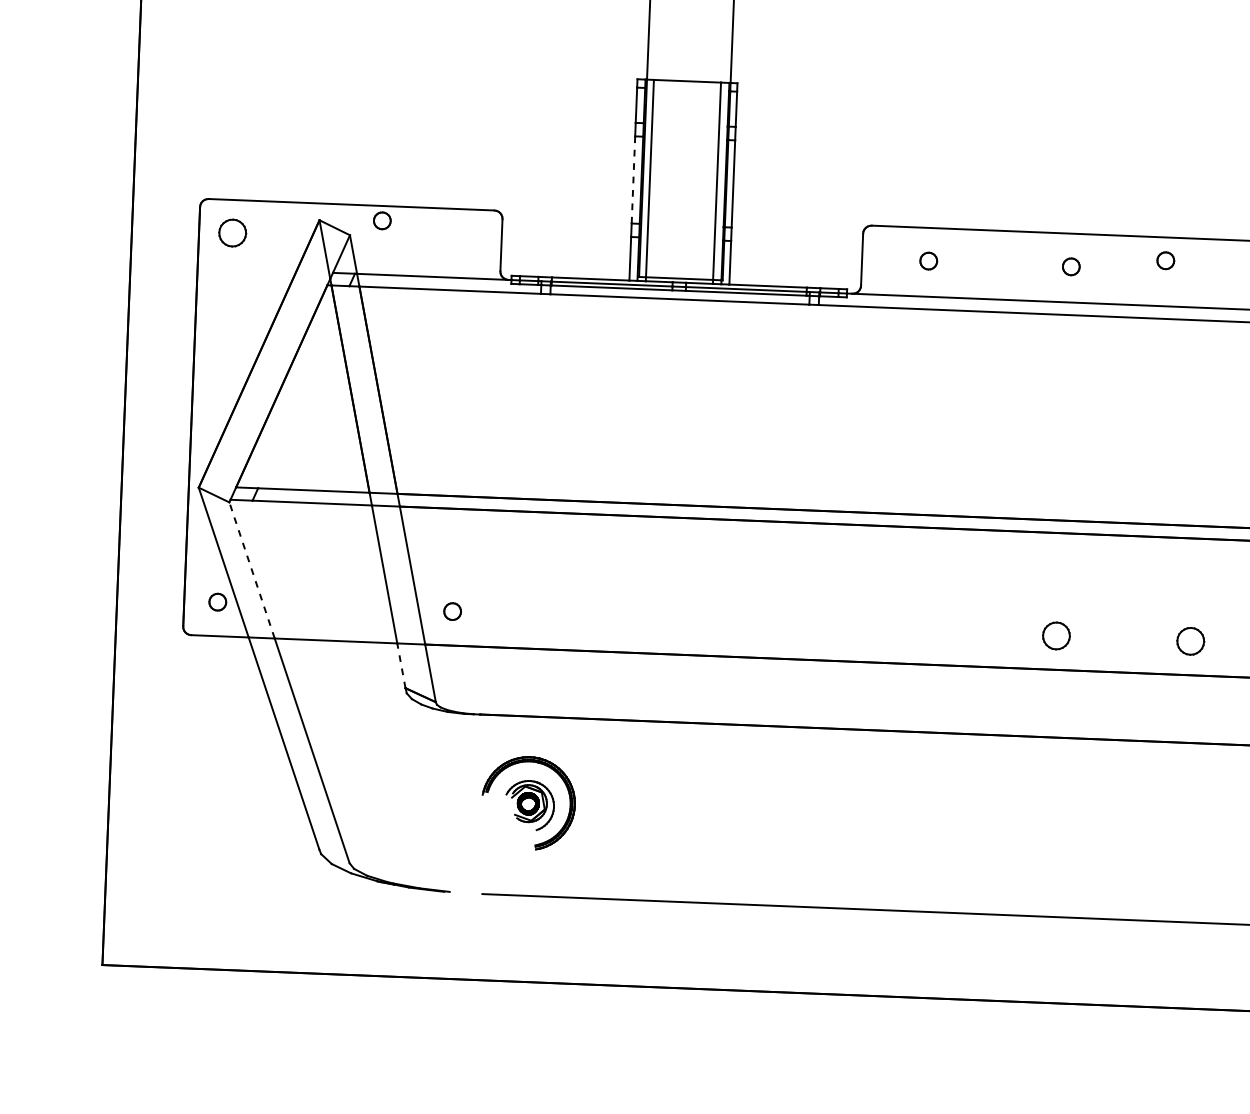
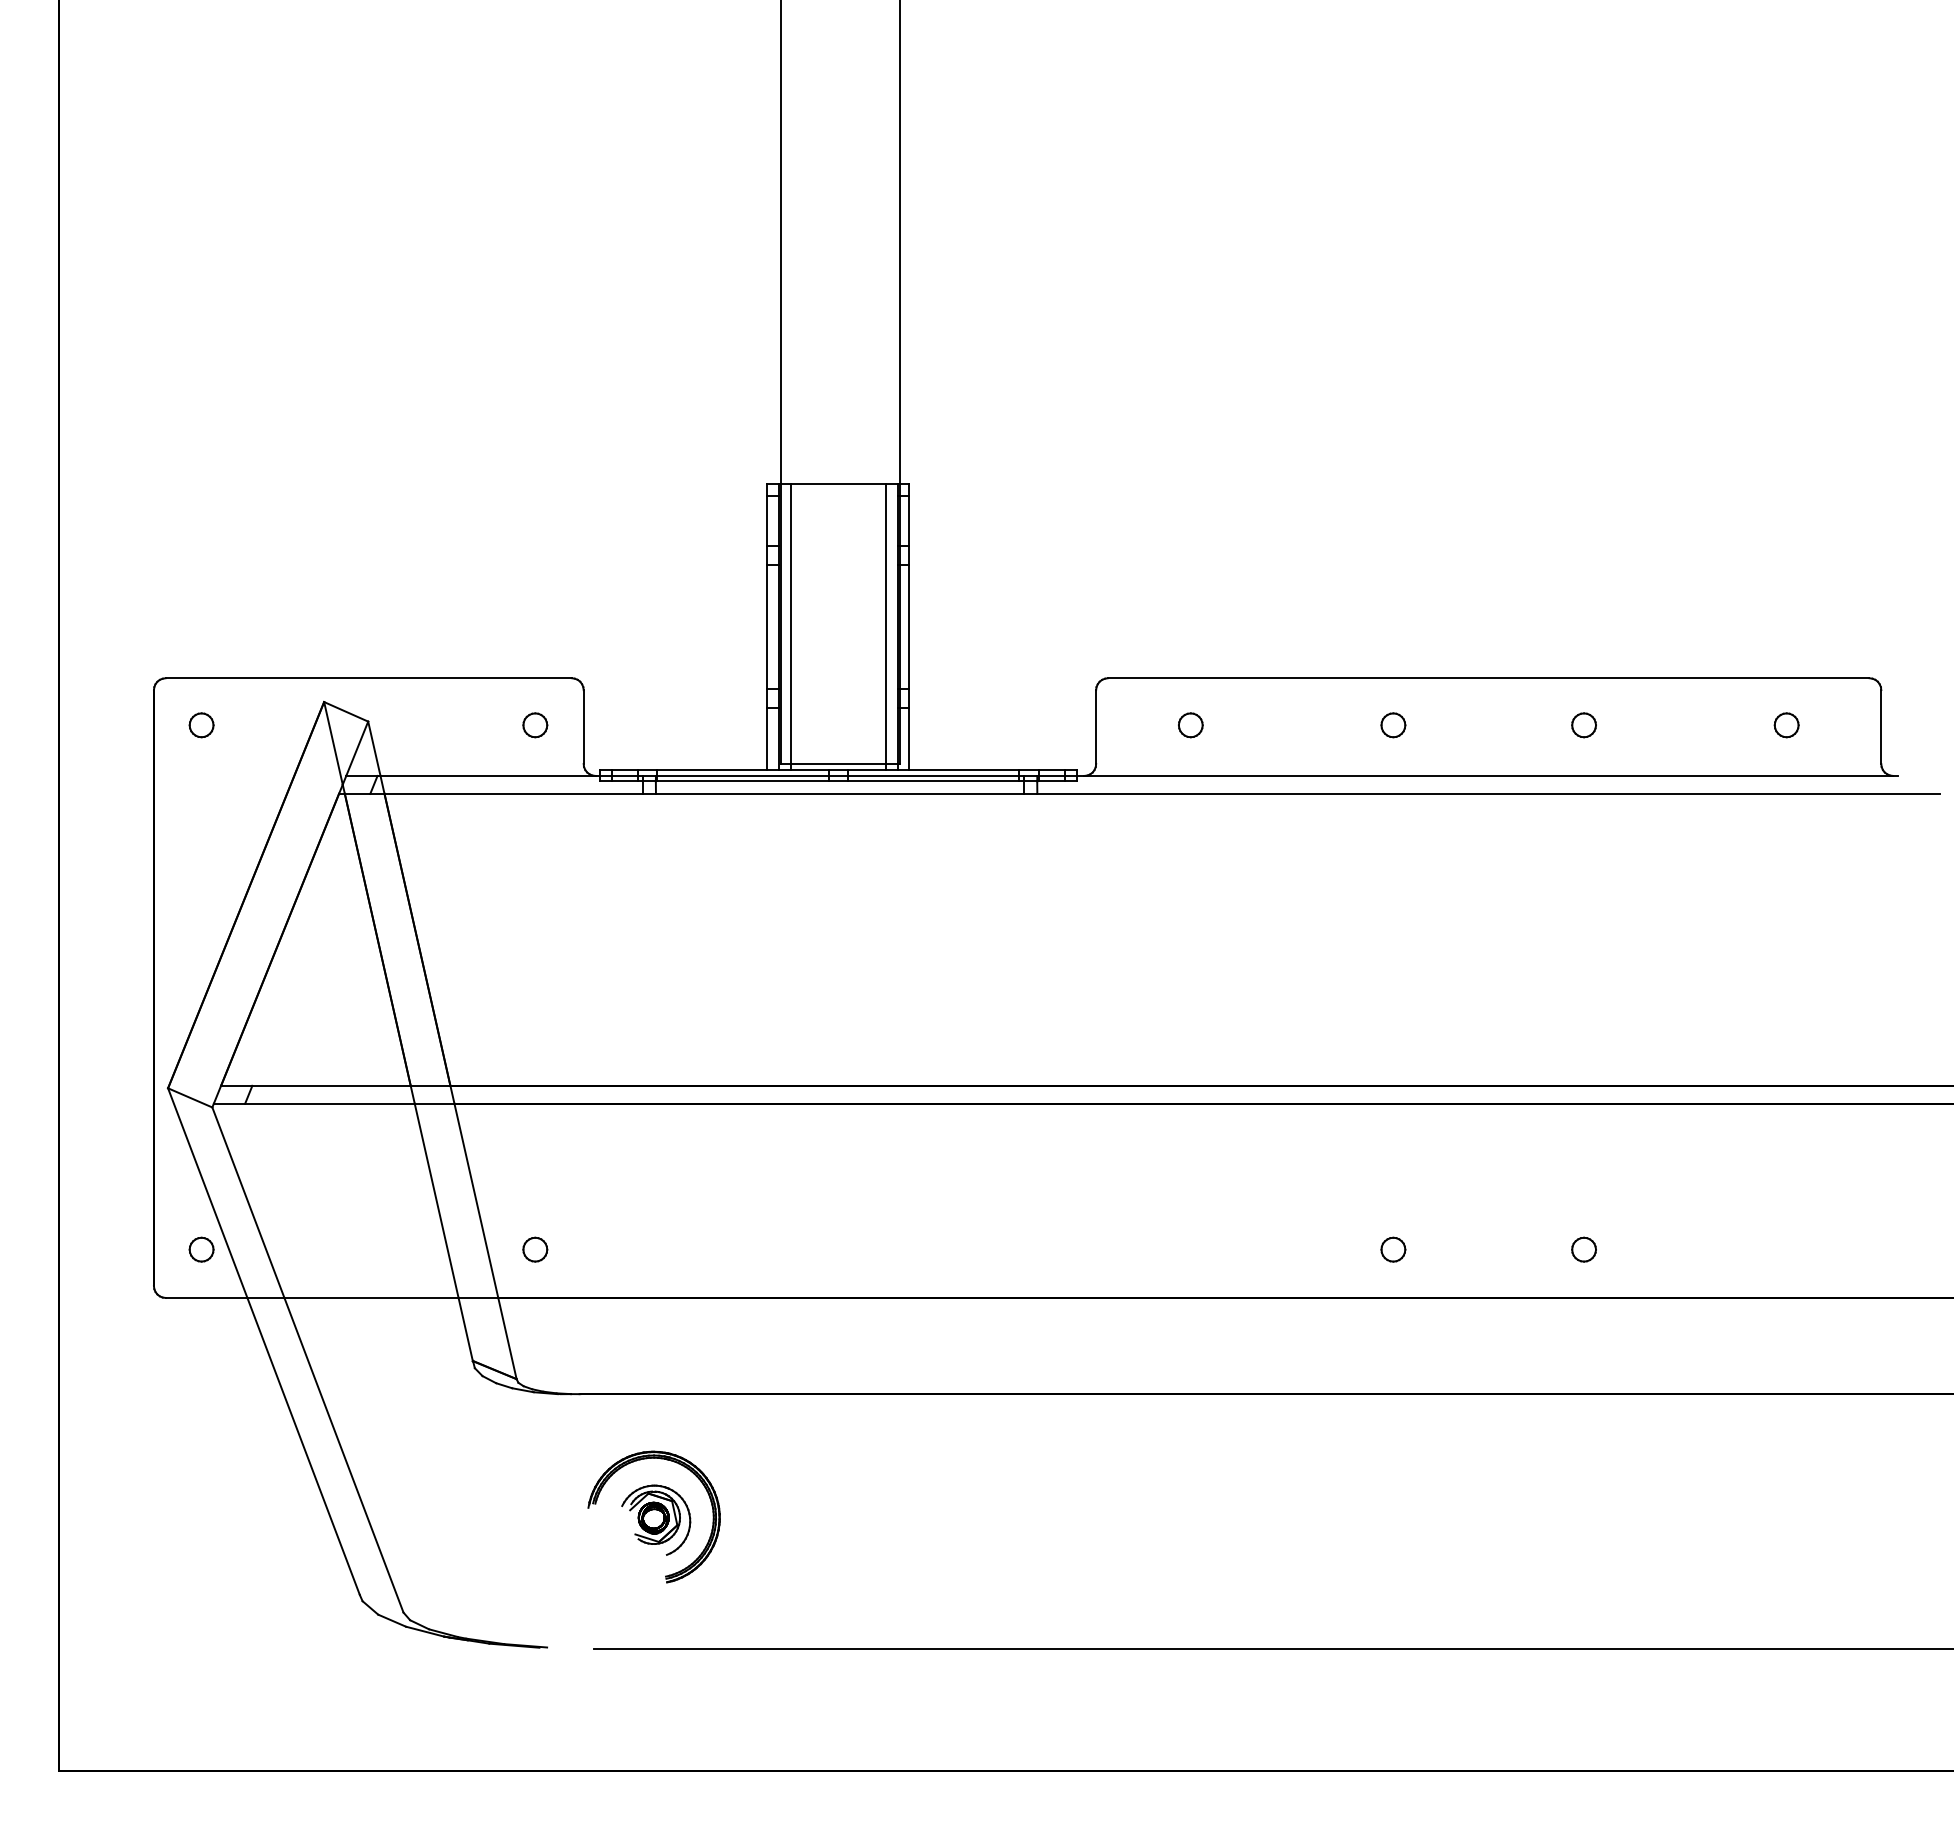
line: (633, 179) -> (767, 626), dashed -> solid
part: (382, 220) -> (535, 725), moved
part: (232, 233) -> (201, 725), size x0.62
part: (1165, 260) -> (1583, 725), moved
line: (252, 570) -> (248, 1202), dashed -> solid
part: (1056, 635) -> (1393, 1249), size x0.62
part: (1190, 641) -> (1583, 1249), size x0.62
line: (401, 665) -> (465, 1329), dashed -> solid

